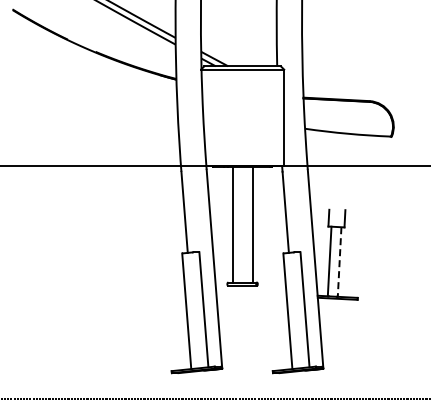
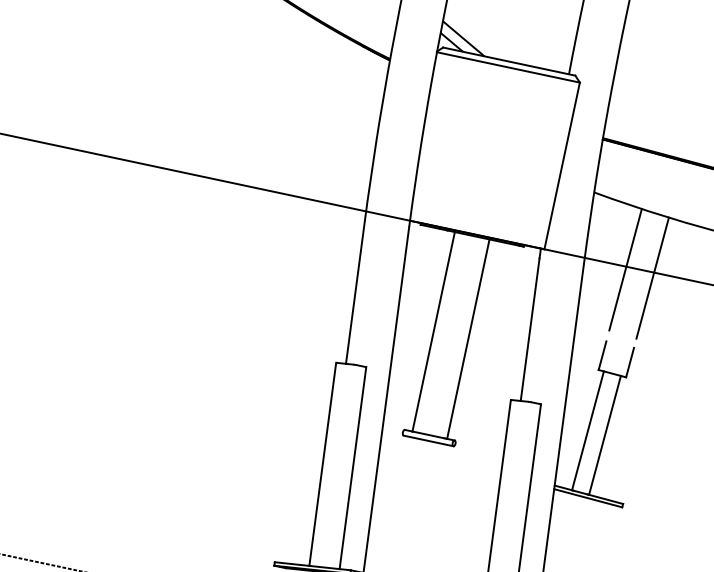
line: (331, 167) -> (625, 269), added
line: (347, 168) -> (652, 276), added
line: (339, 262) -> (604, 436), dashed -> solid

